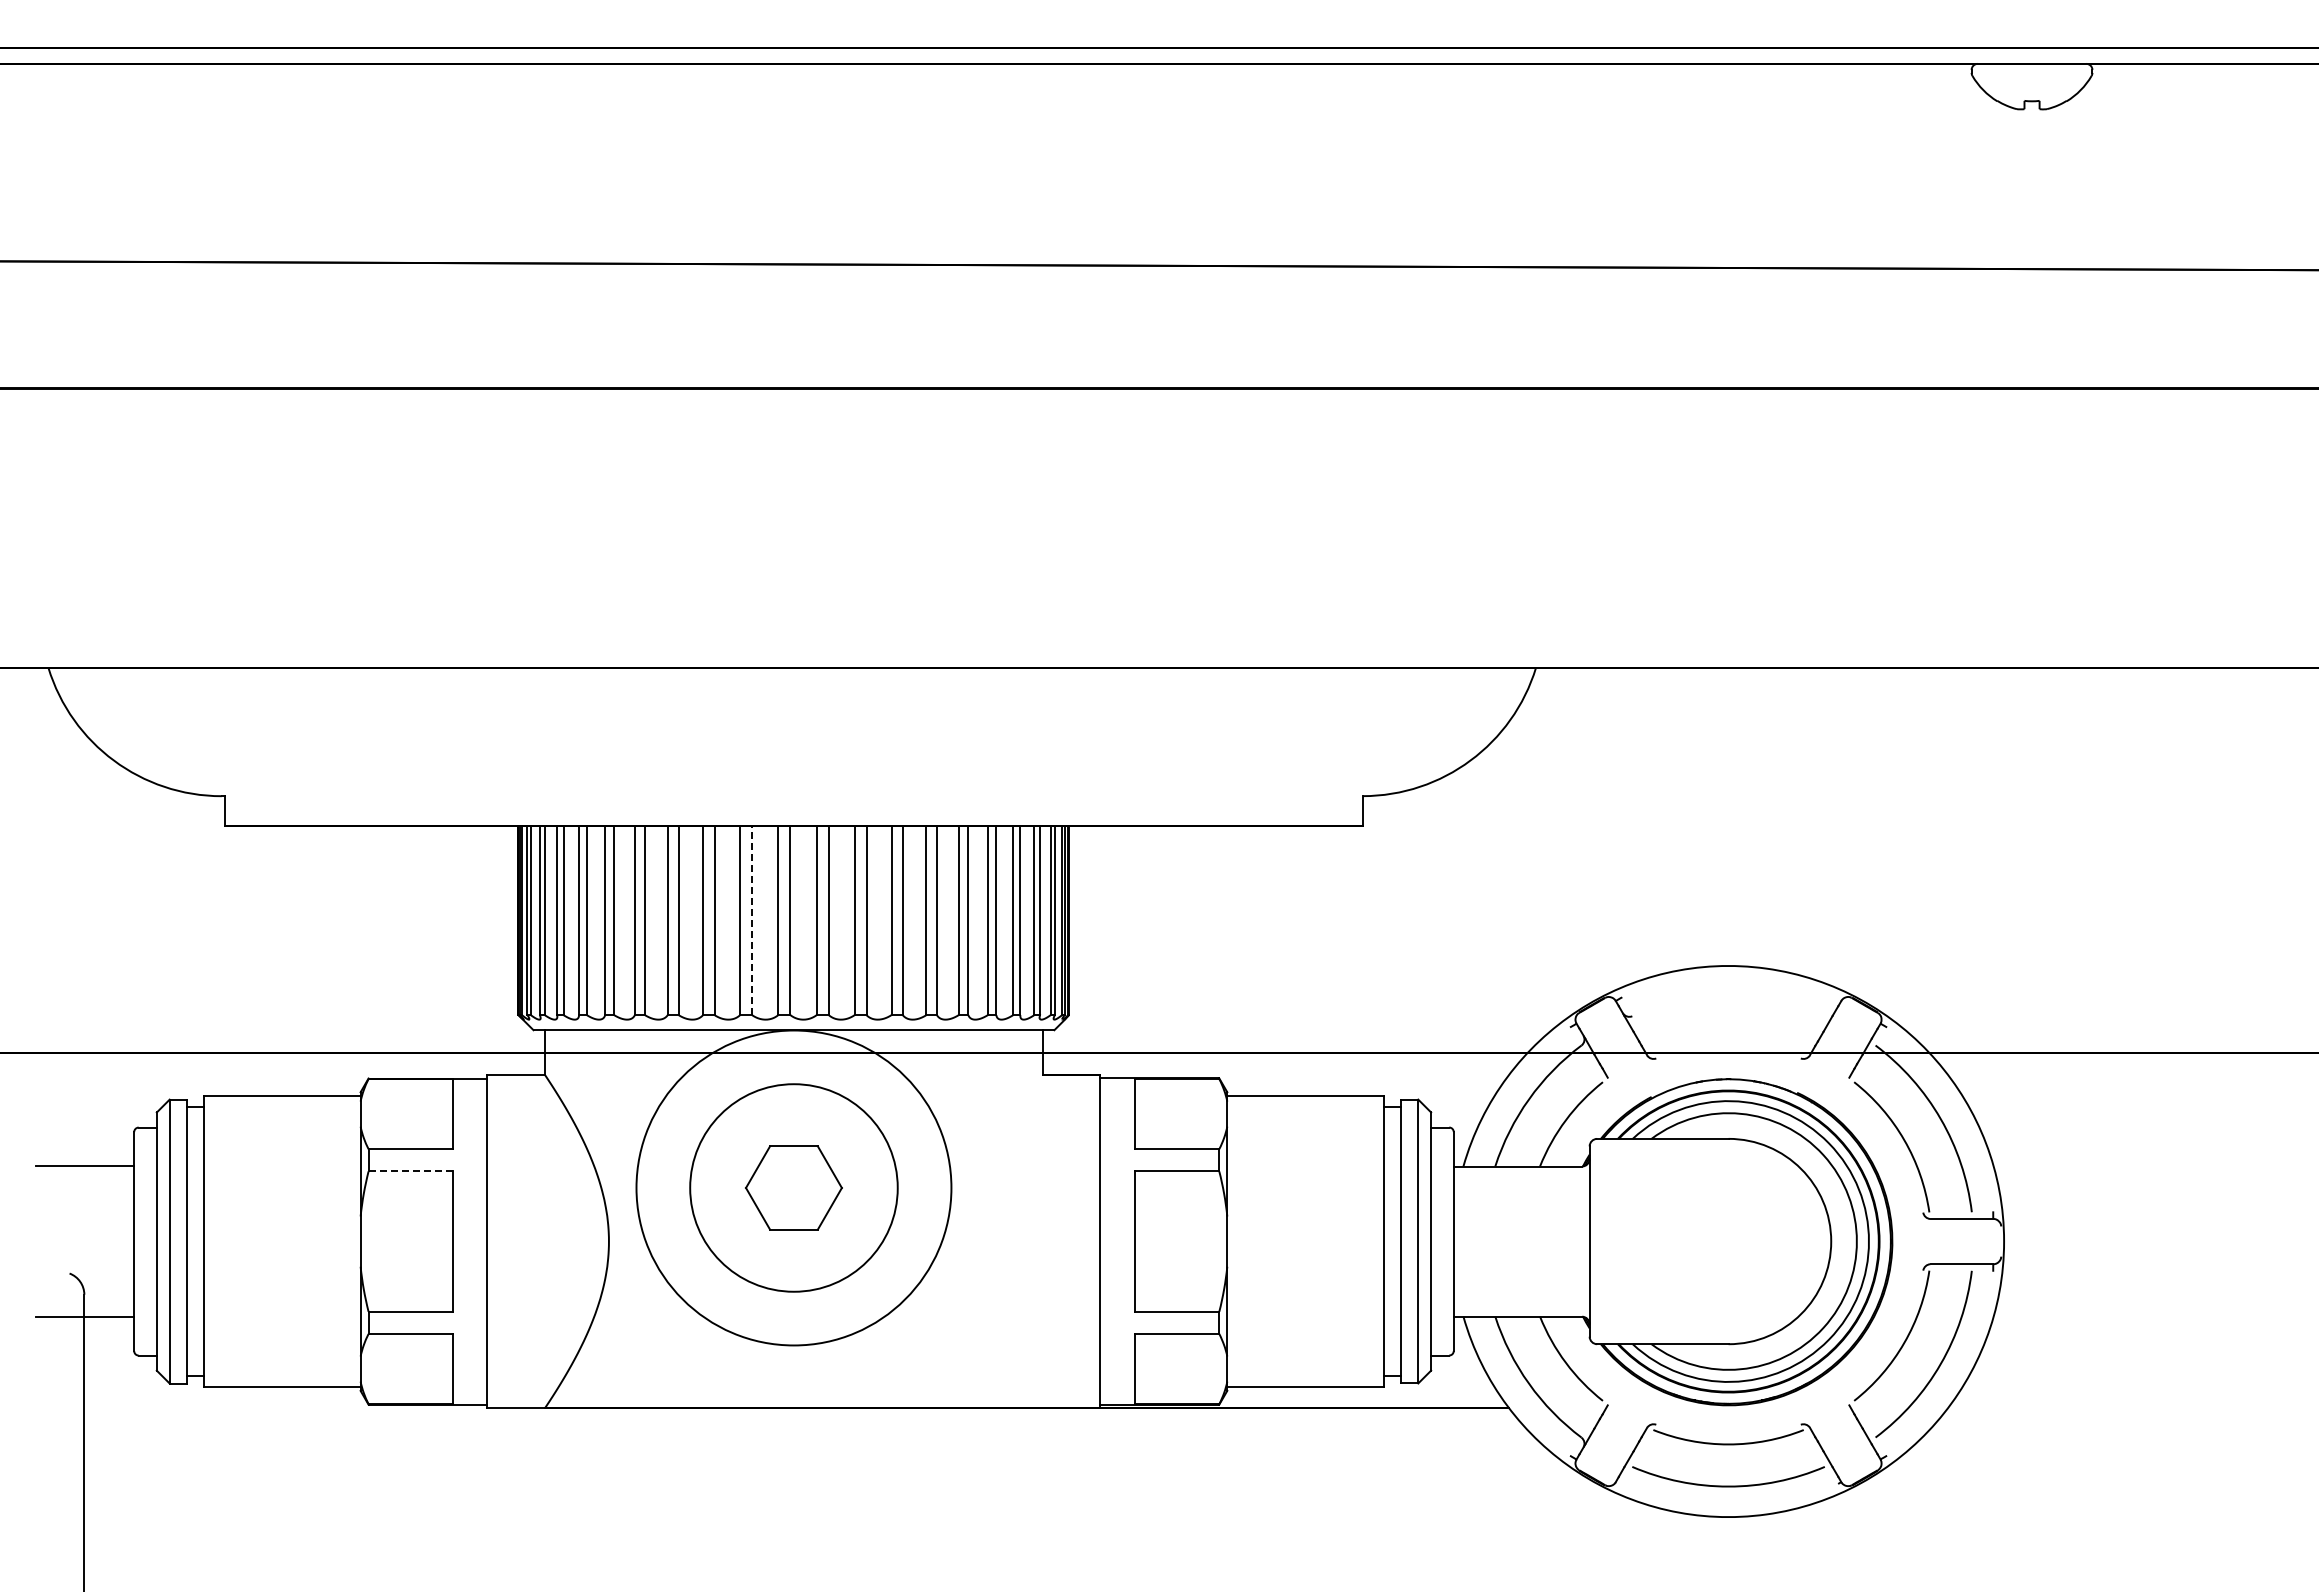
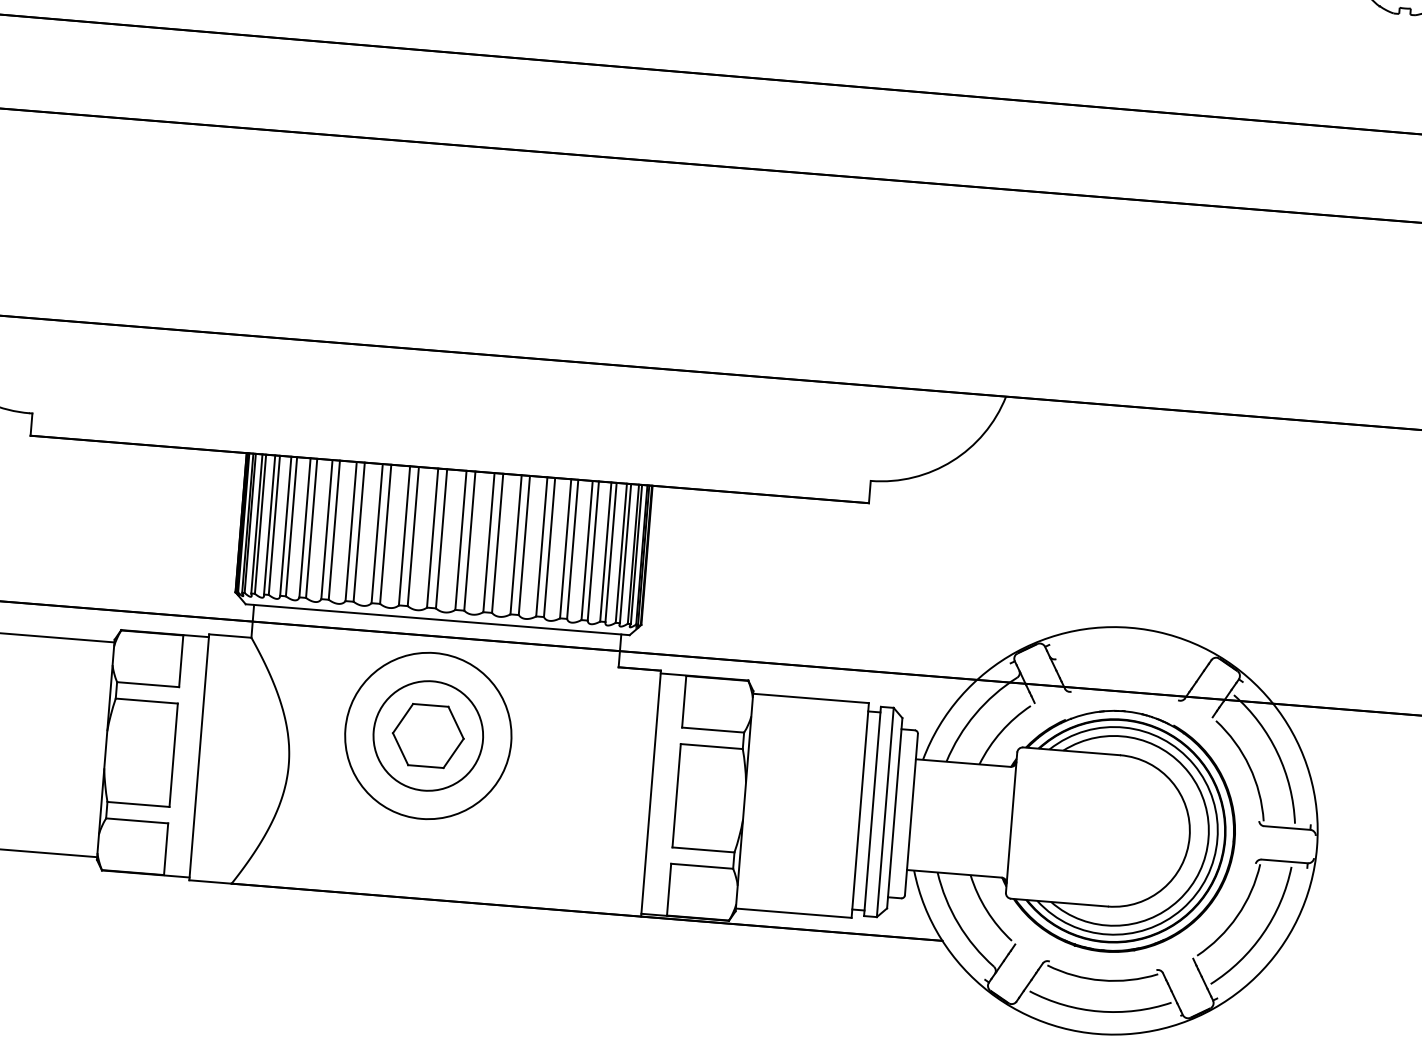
line: (752, 920) -> (413, 536), dashed -> solid
line: (411, 1171) -> (147, 701), dashed -> solid
circle: (793, 1187) -> (428, 735), size x0.71
circle: (793, 1187) -> (428, 735), size x0.71

